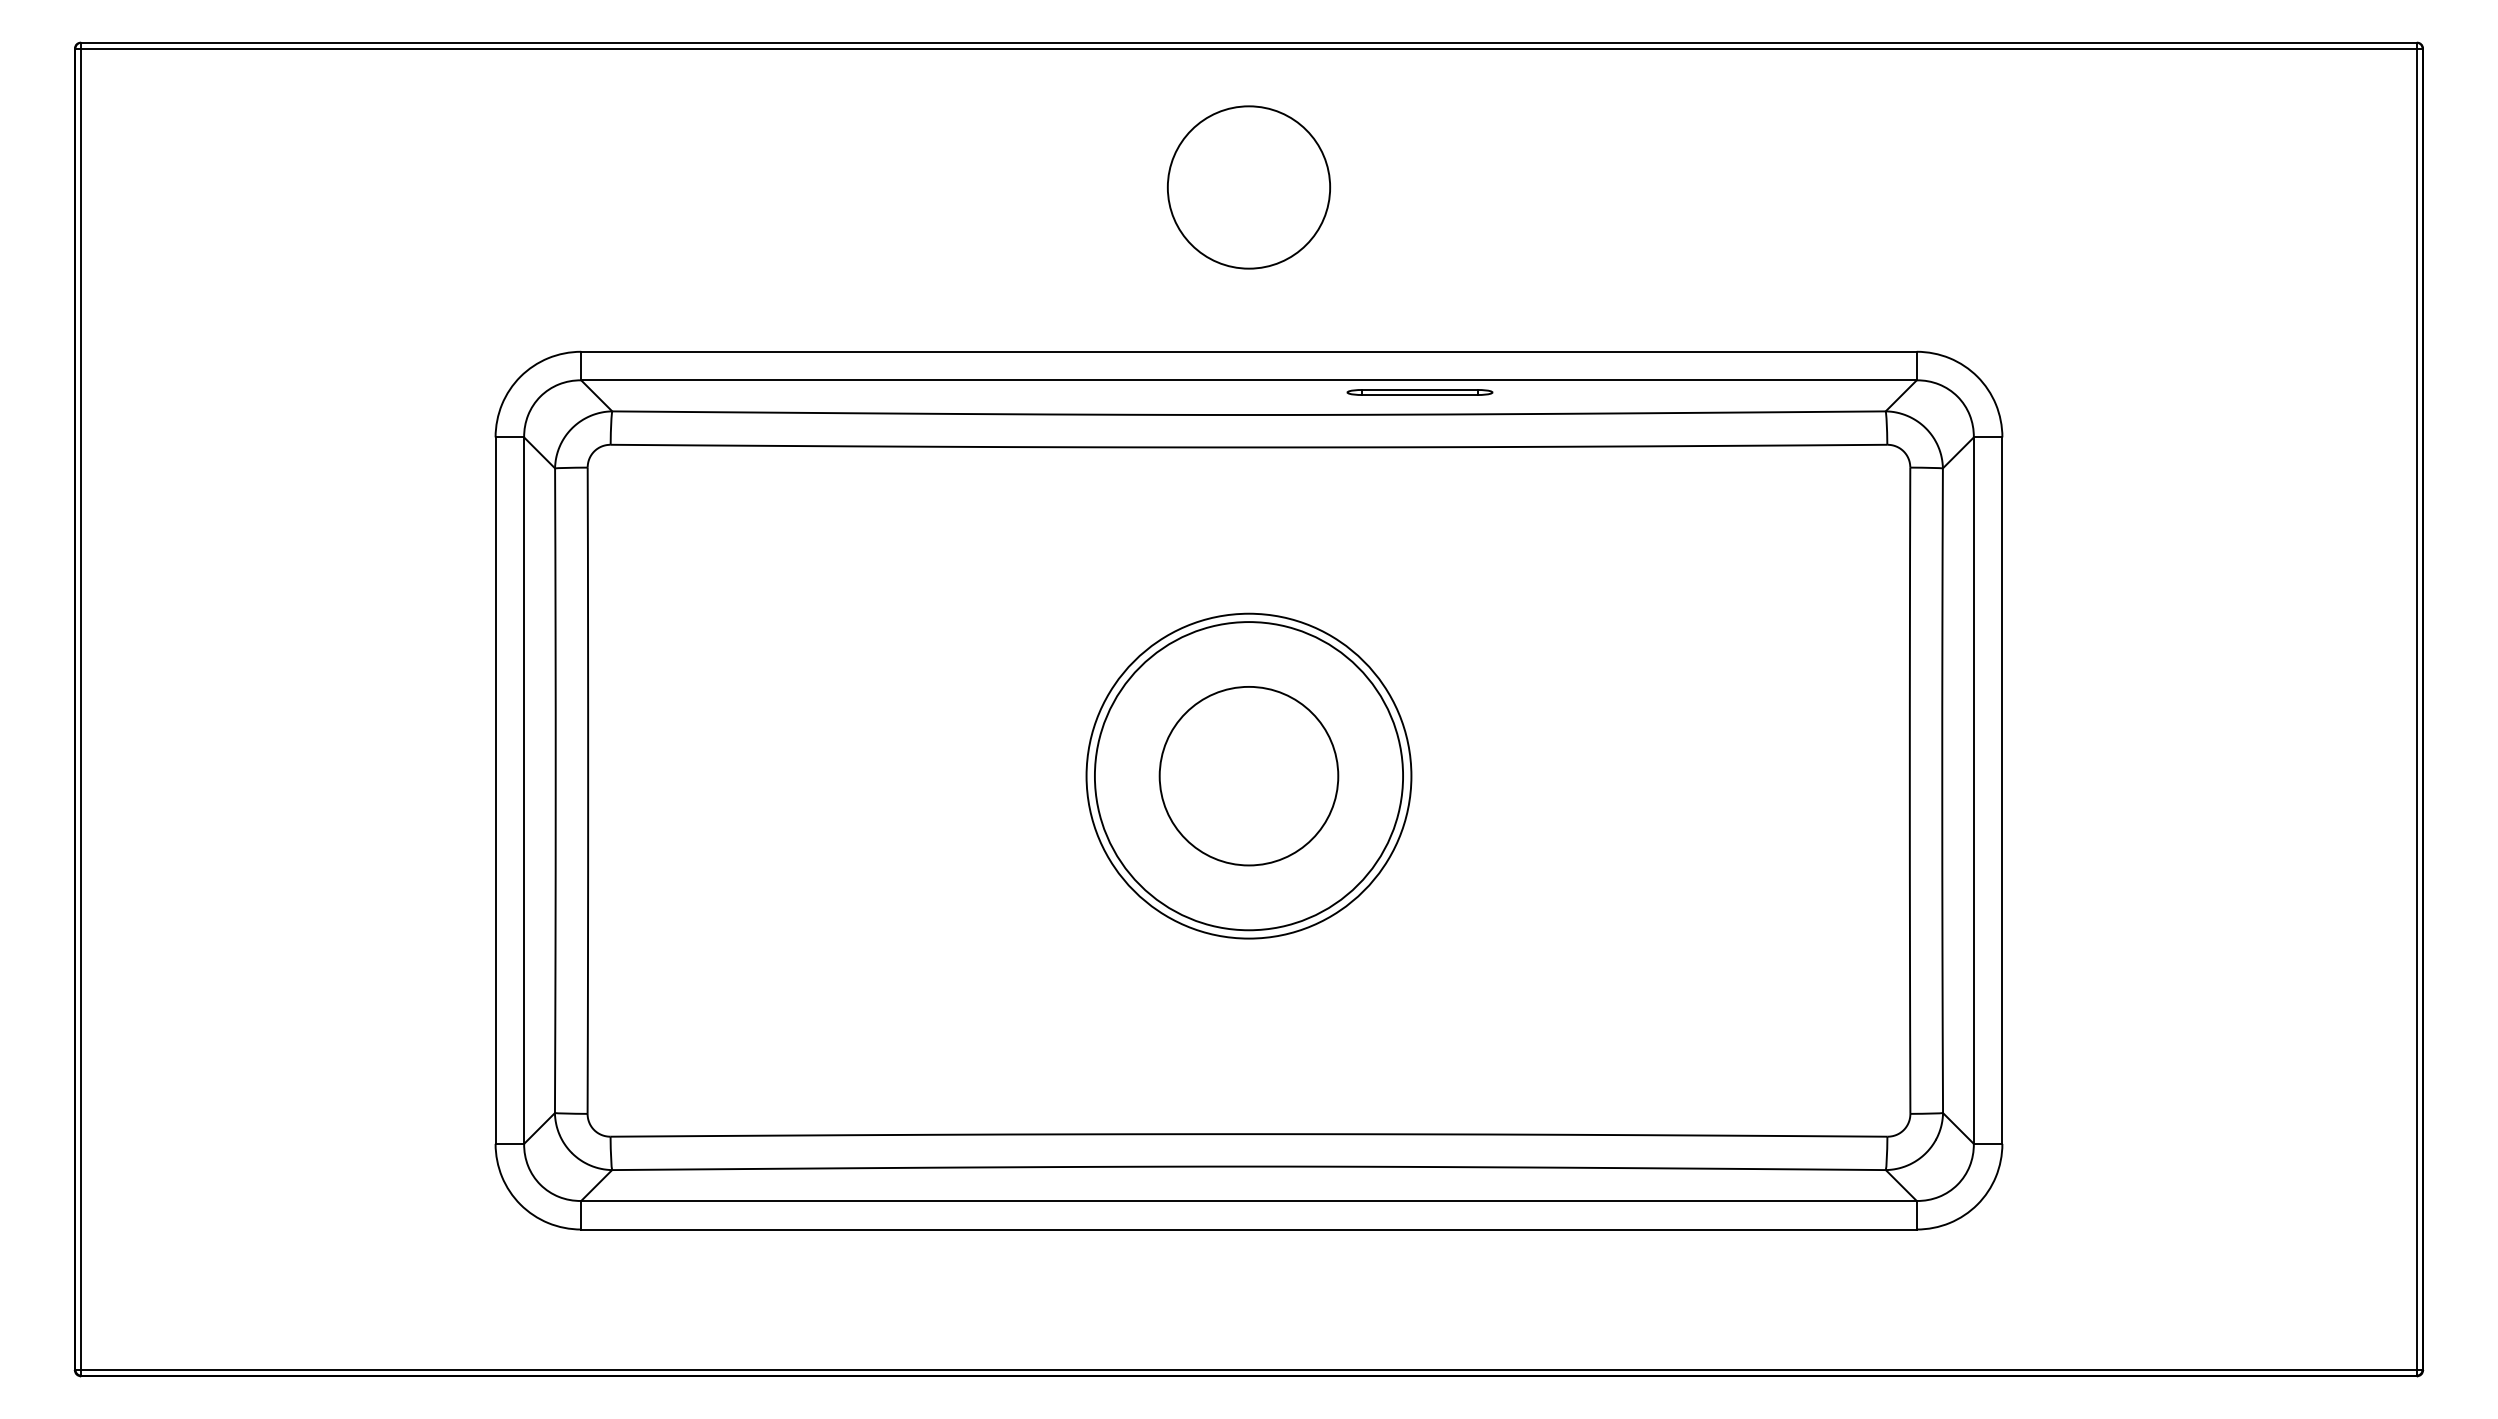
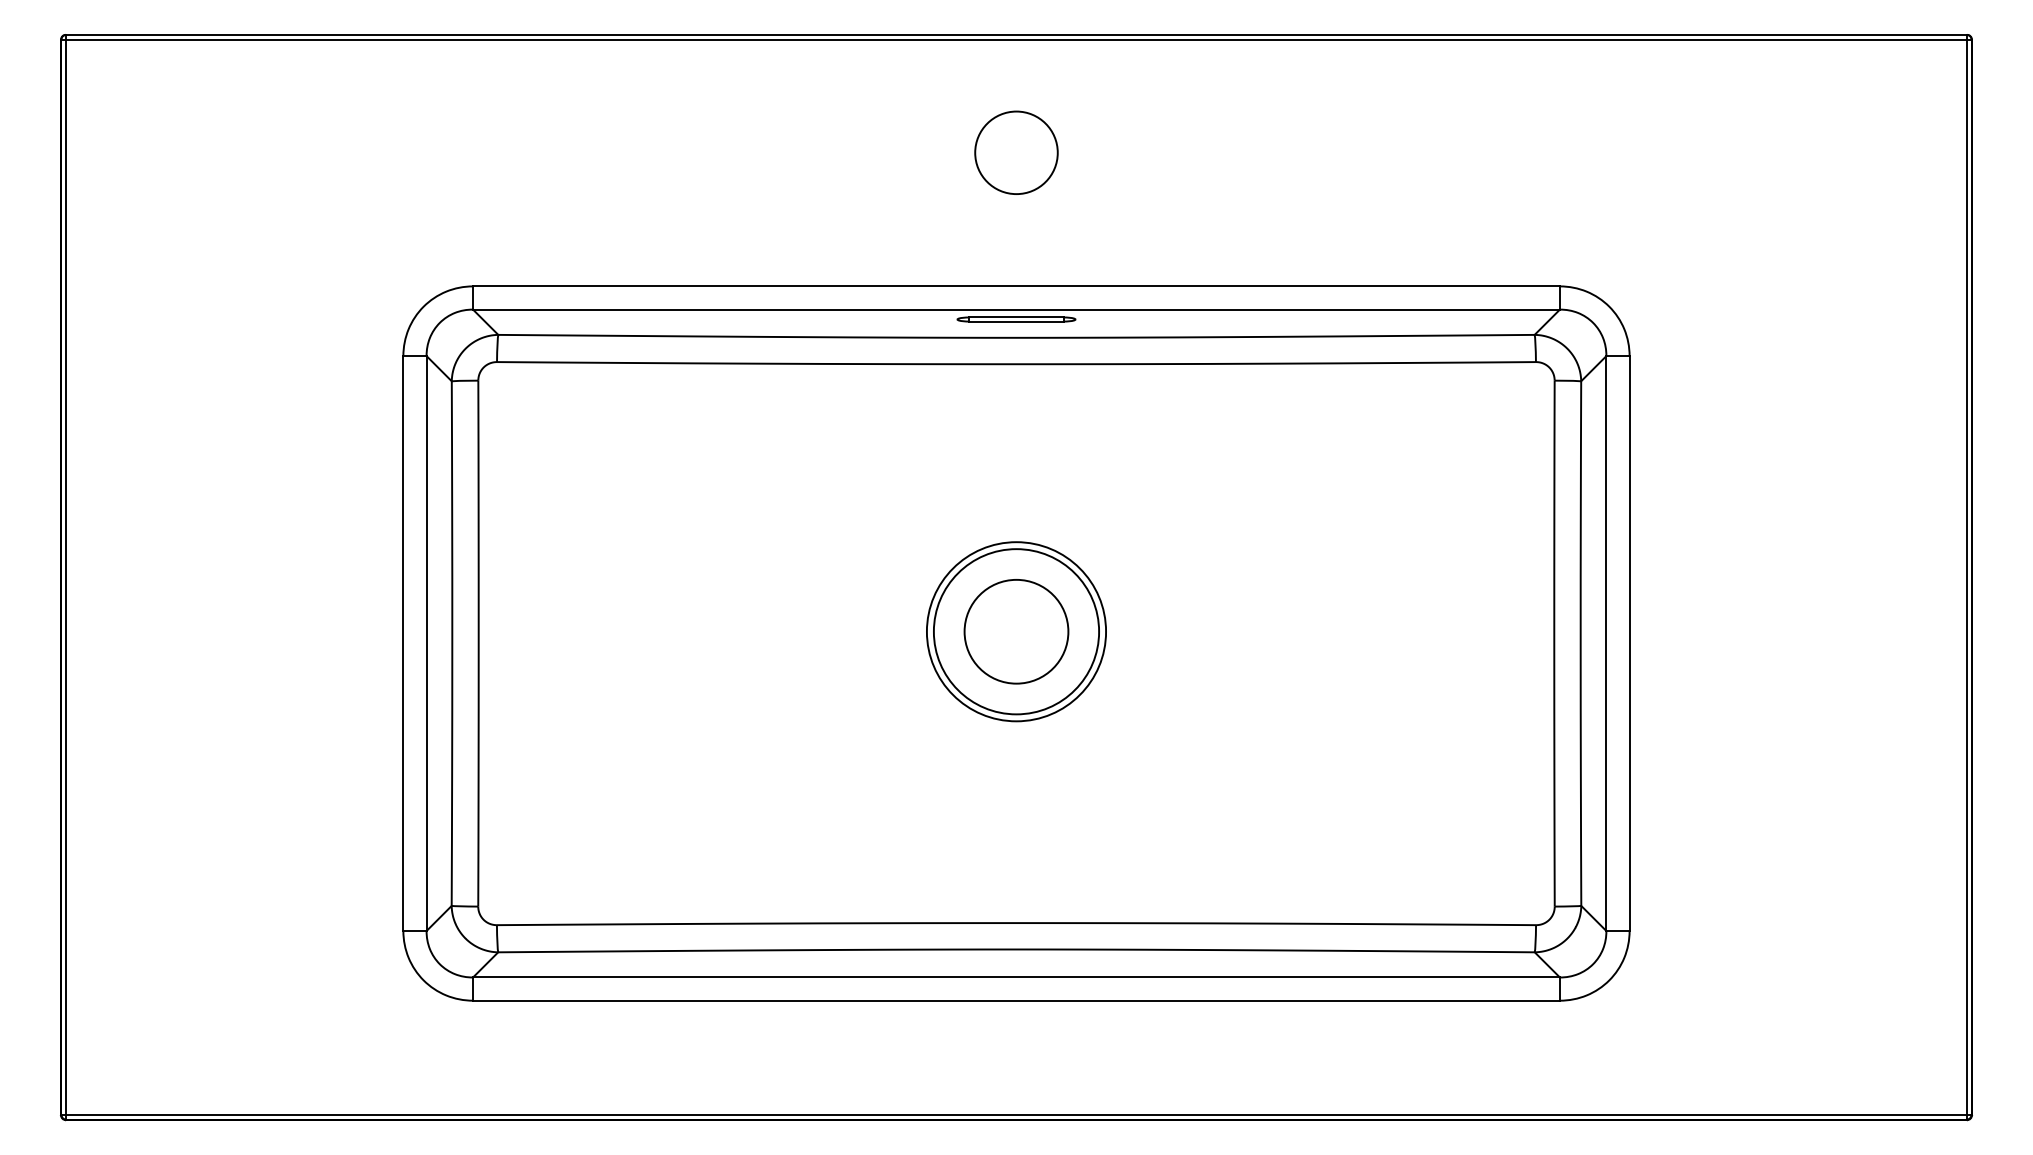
circle: (1248, 187) -> (1016, 152), size x0.62
part: (1419, 392) -> (1016, 319), moved
circle: (1248, 775) -> (1016, 631), size x0.62
circle: (1248, 775) -> (1016, 631), size x0.71
circle: (1248, 776) -> (1016, 632), size x0.71

